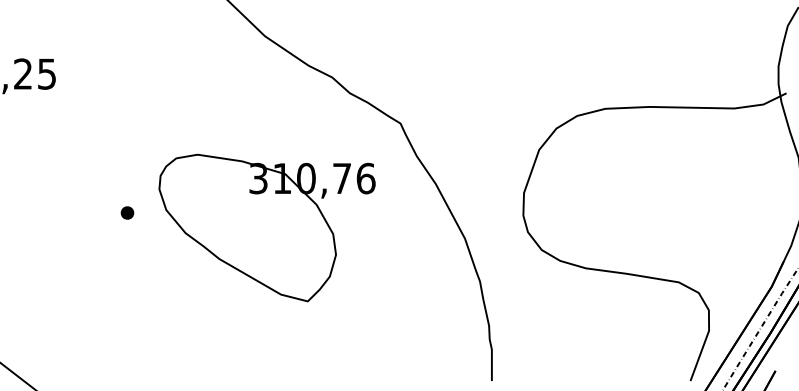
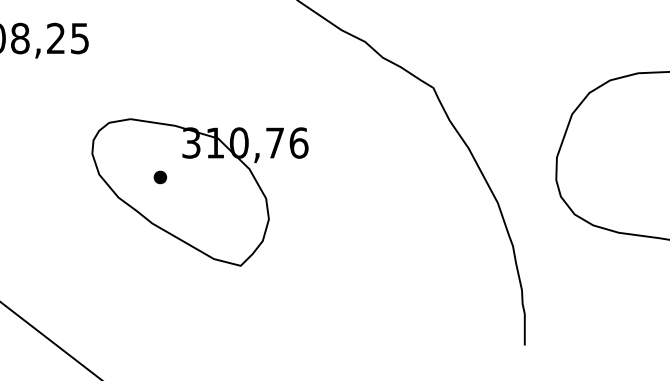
part: (266, 227) -> (199, 191), moved

